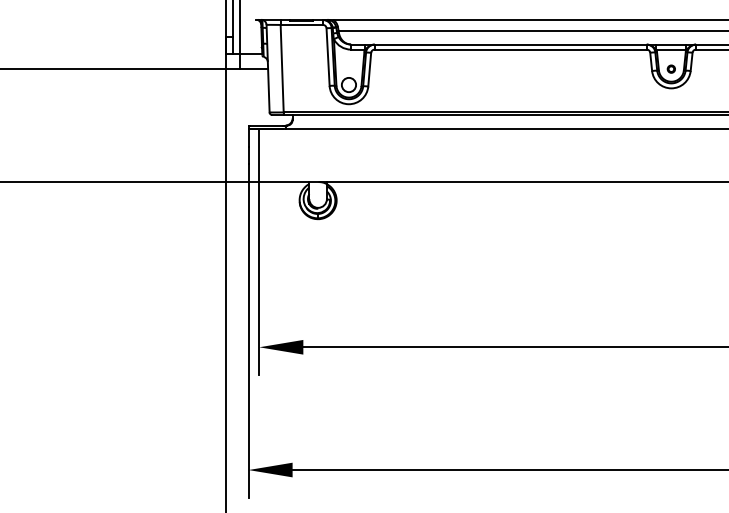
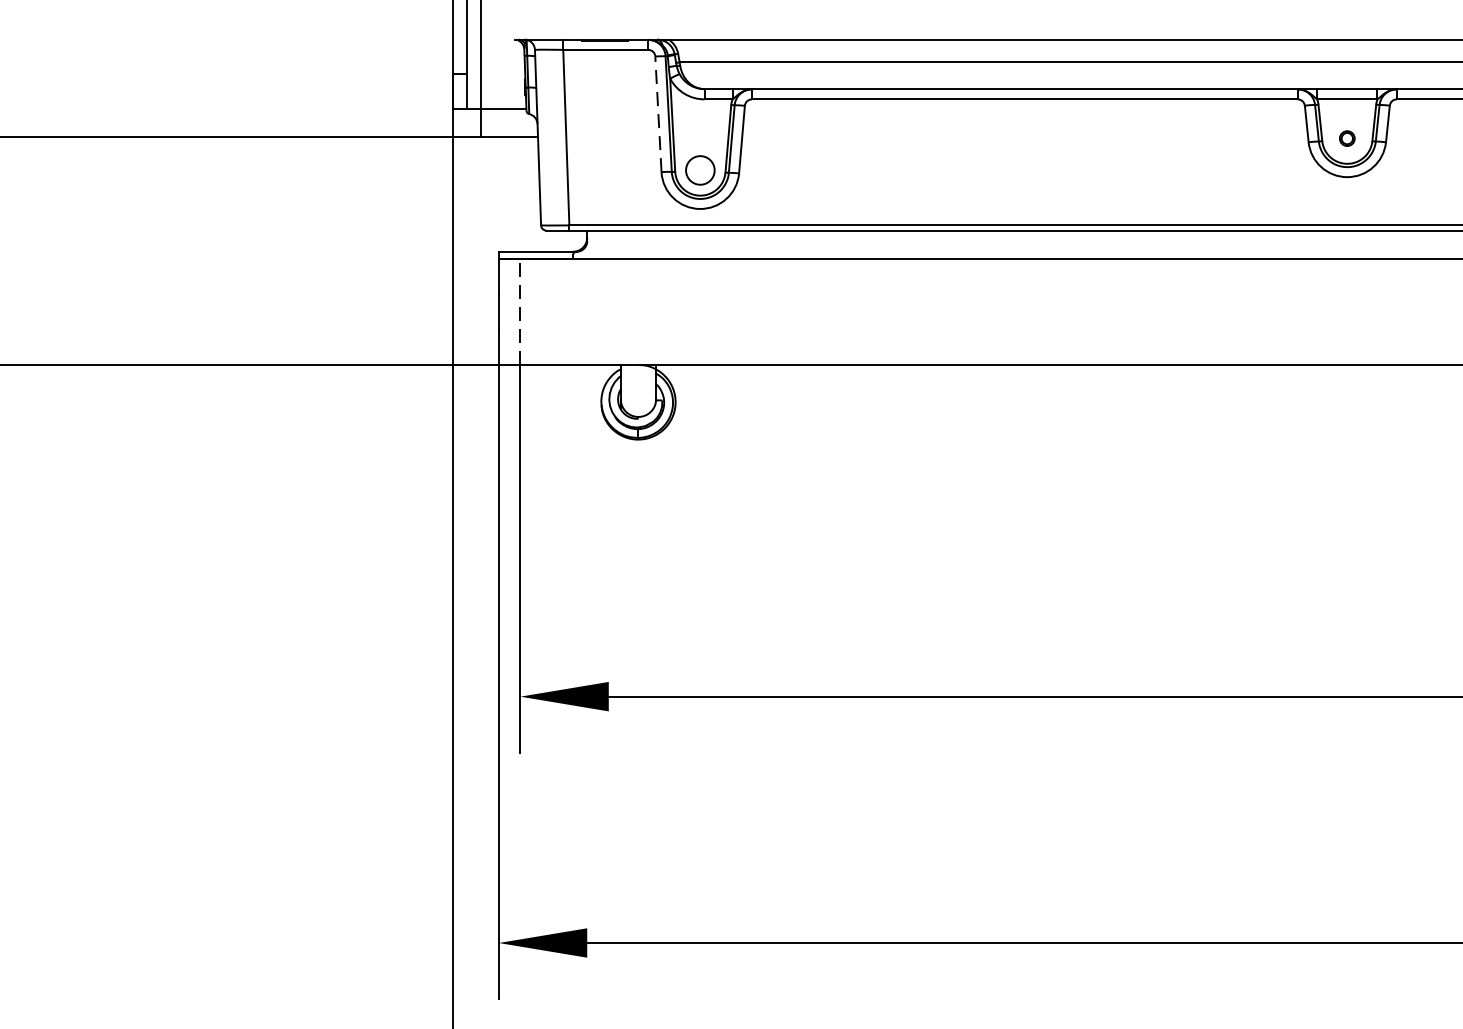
line: (328, 57) -> (659, 115), solid -> dashed
line: (259, 155) -> (520, 311), solid -> dashed

